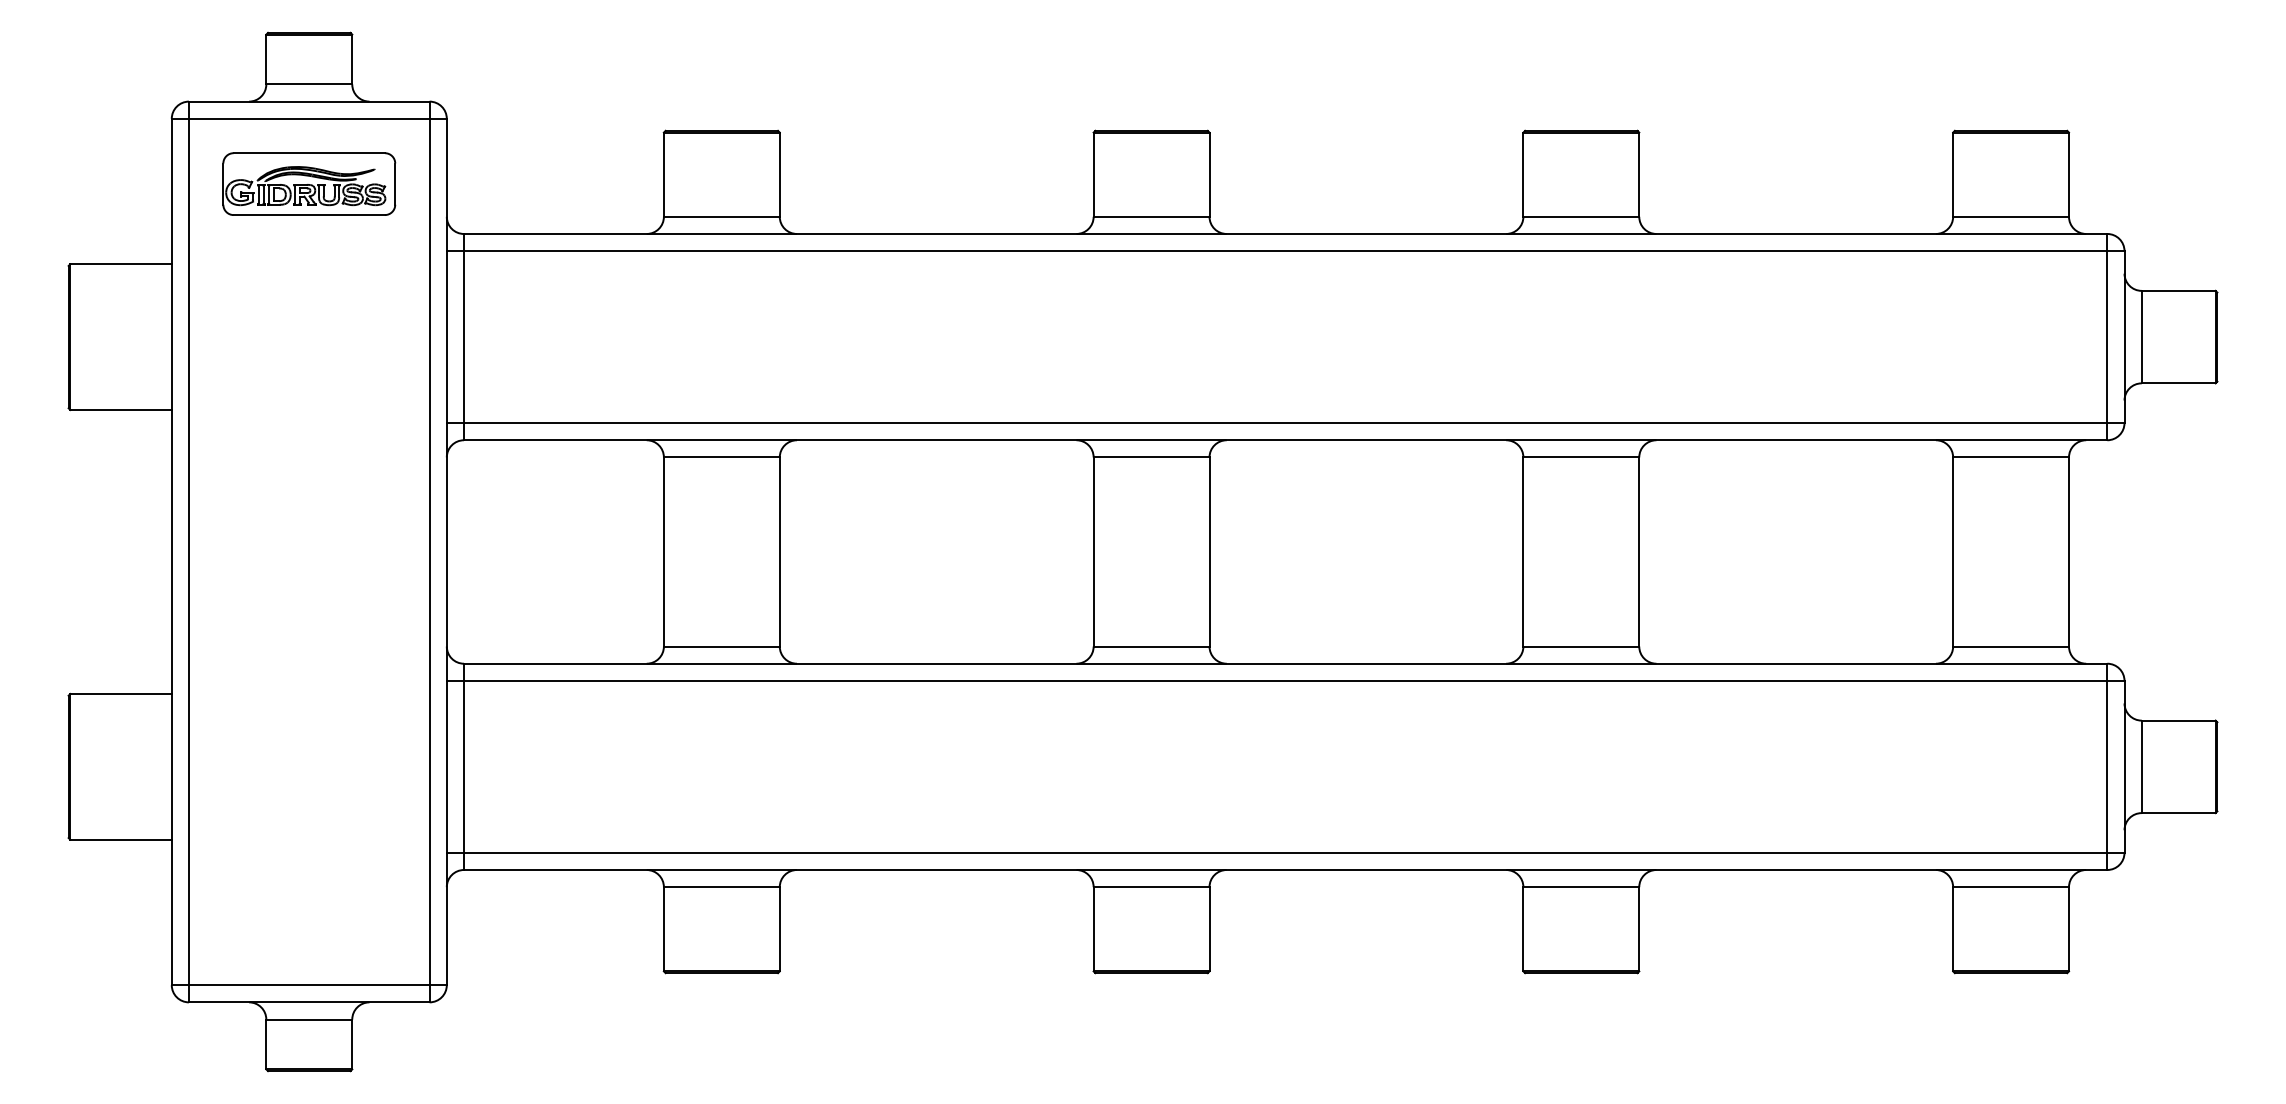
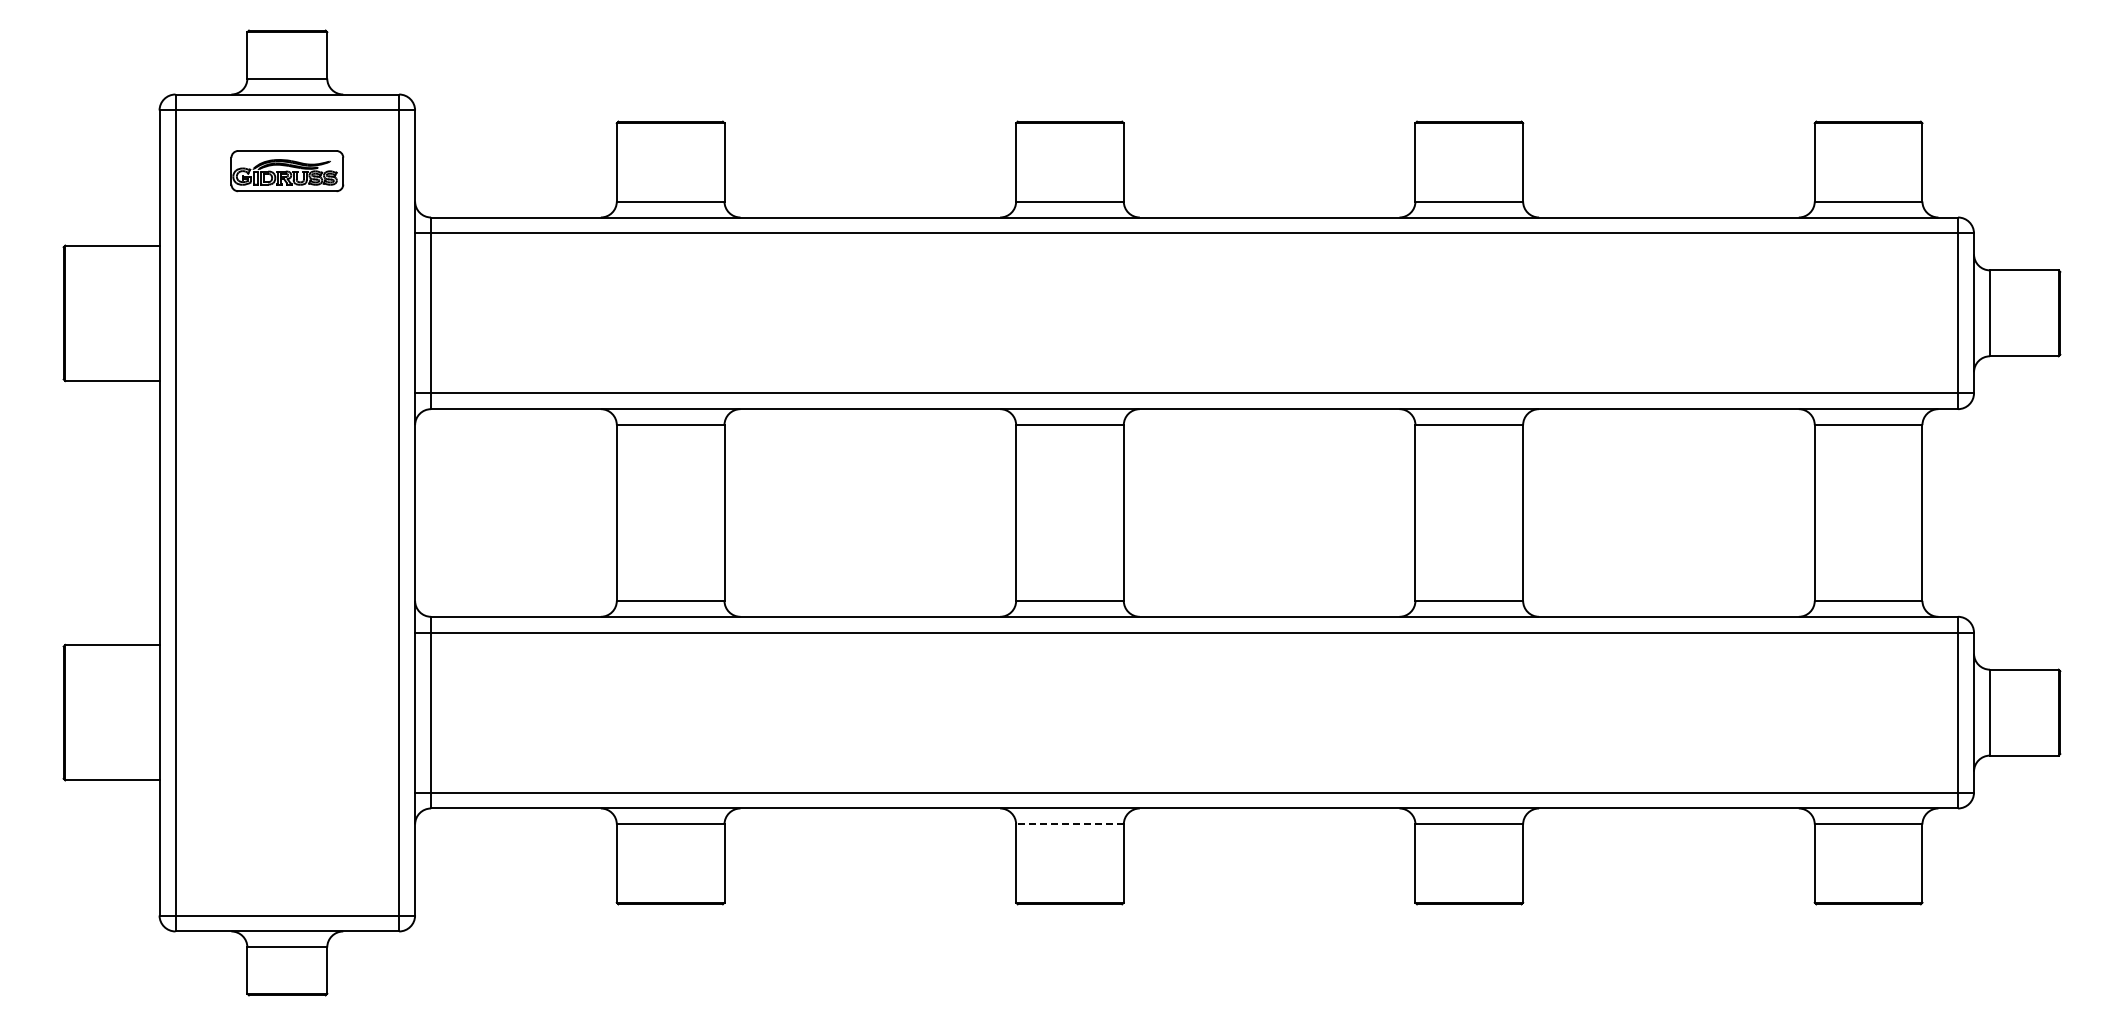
part: (309, 183) -> (287, 170), size x0.7
line: (1151, 887) -> (1069, 824), solid -> dashed

